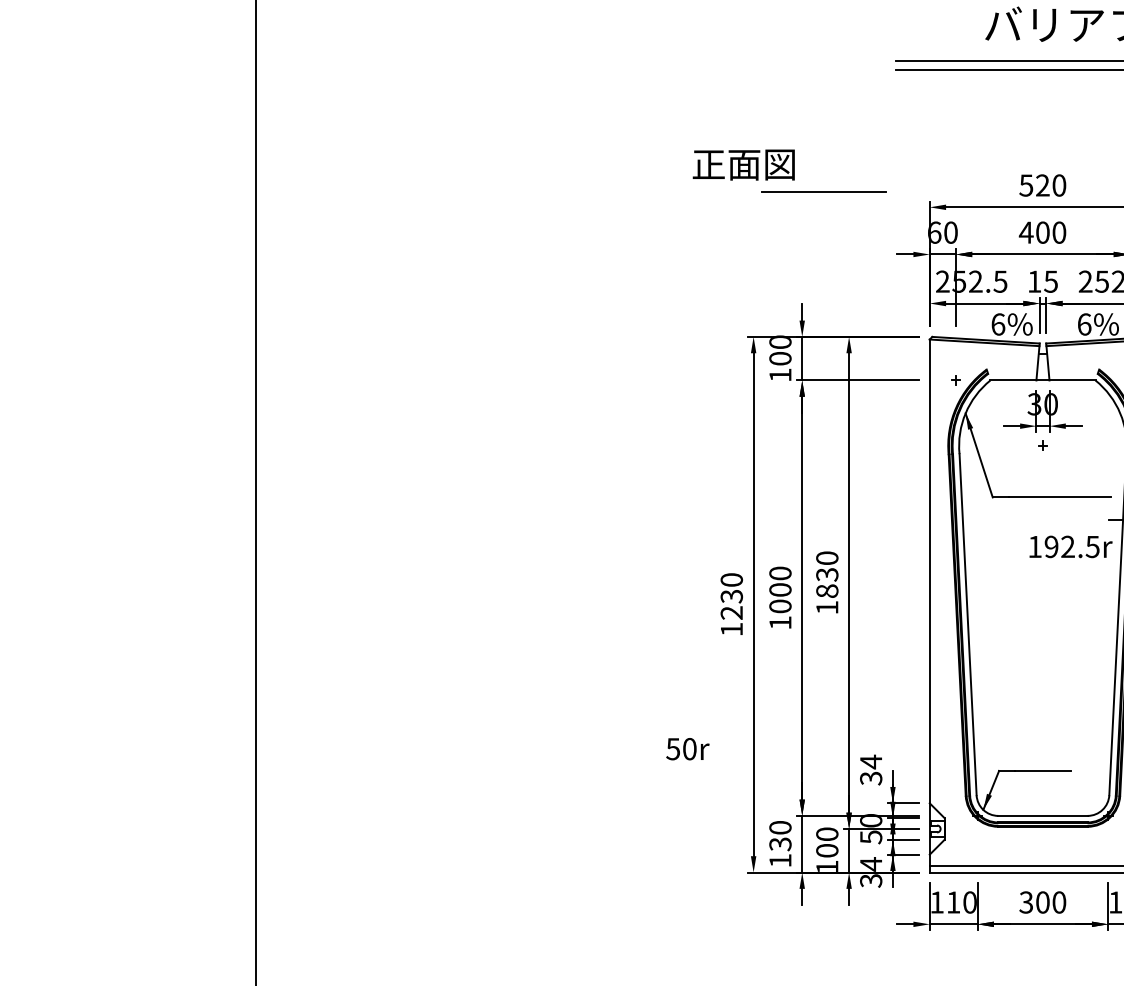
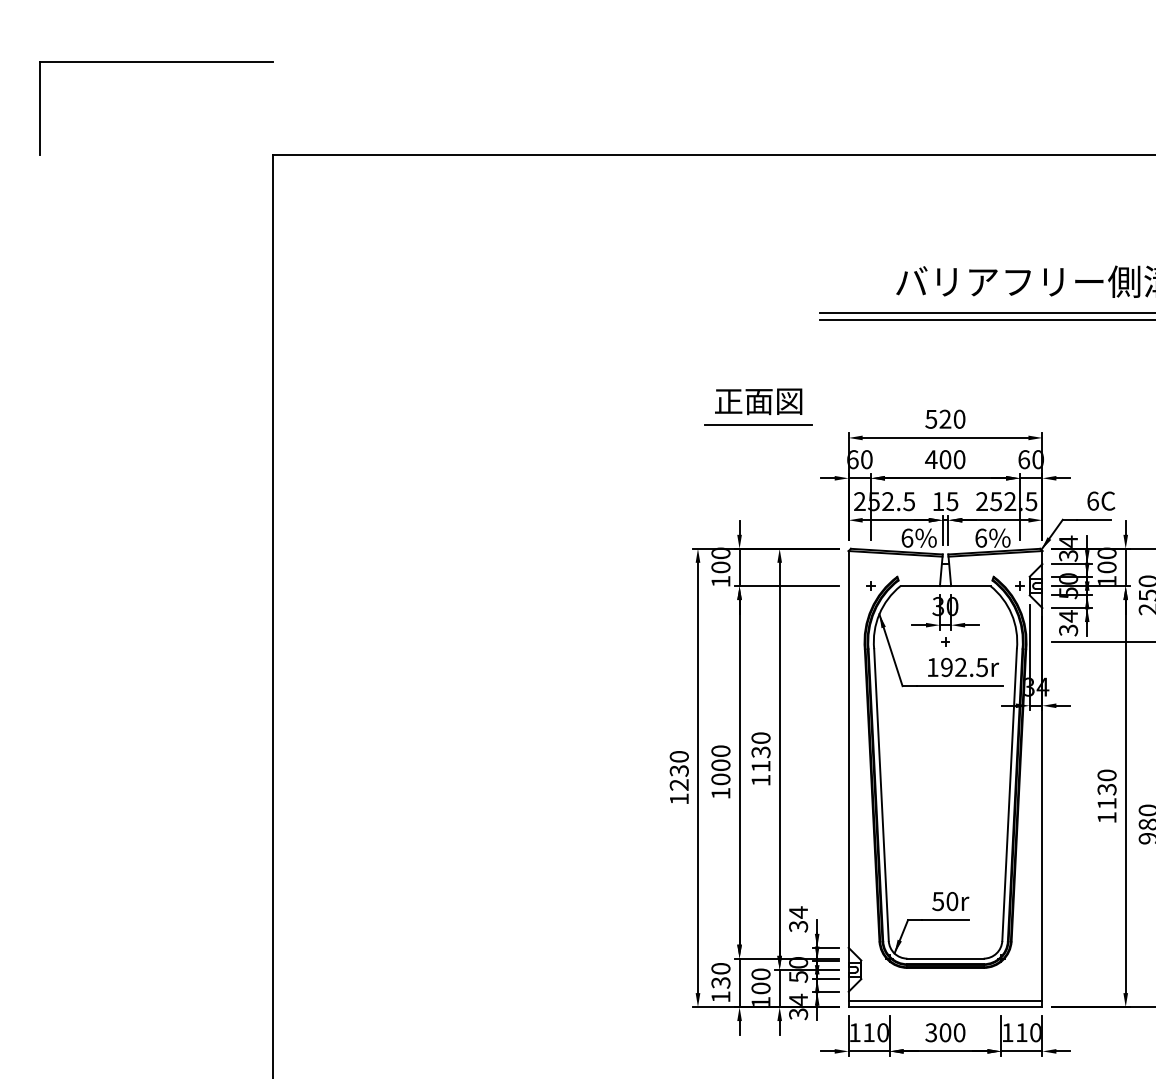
text: (743, 164) -> (758, 401), moved
text: (1070, 546) -> (963, 667), moved
text: (826, 591) -> (760, 766), 1830 -> 1130
text: (687, 749) -> (950, 901), moved

